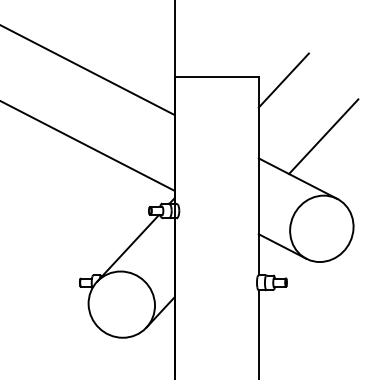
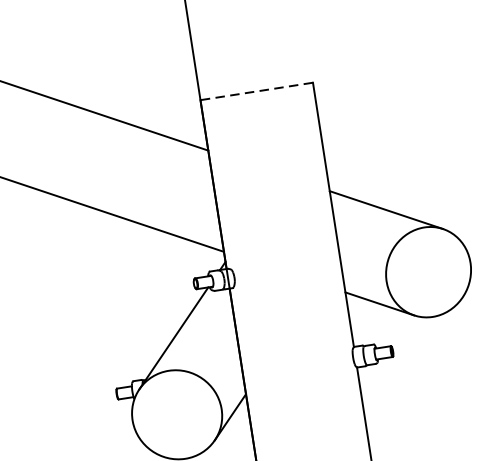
line: (216, 77) -> (256, 91), solid -> dashed
line: (283, 80) -> (346, 82), removed
line: (323, 136) -> (411, 148), removed

